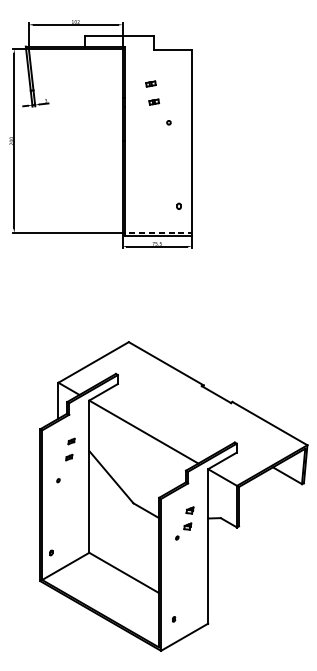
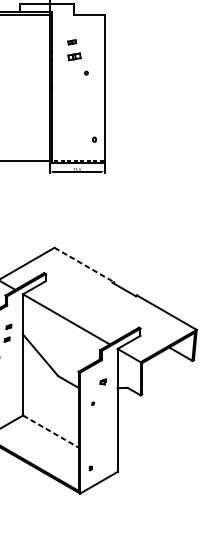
part: (154, 101) -> (74, 56), size x1.6
line: (166, 364) -> (84, 265), solid -> dashed
part: (187, 526) -> (101, 394), removed
line: (124, 573) -> (51, 431), solid -> dashed

